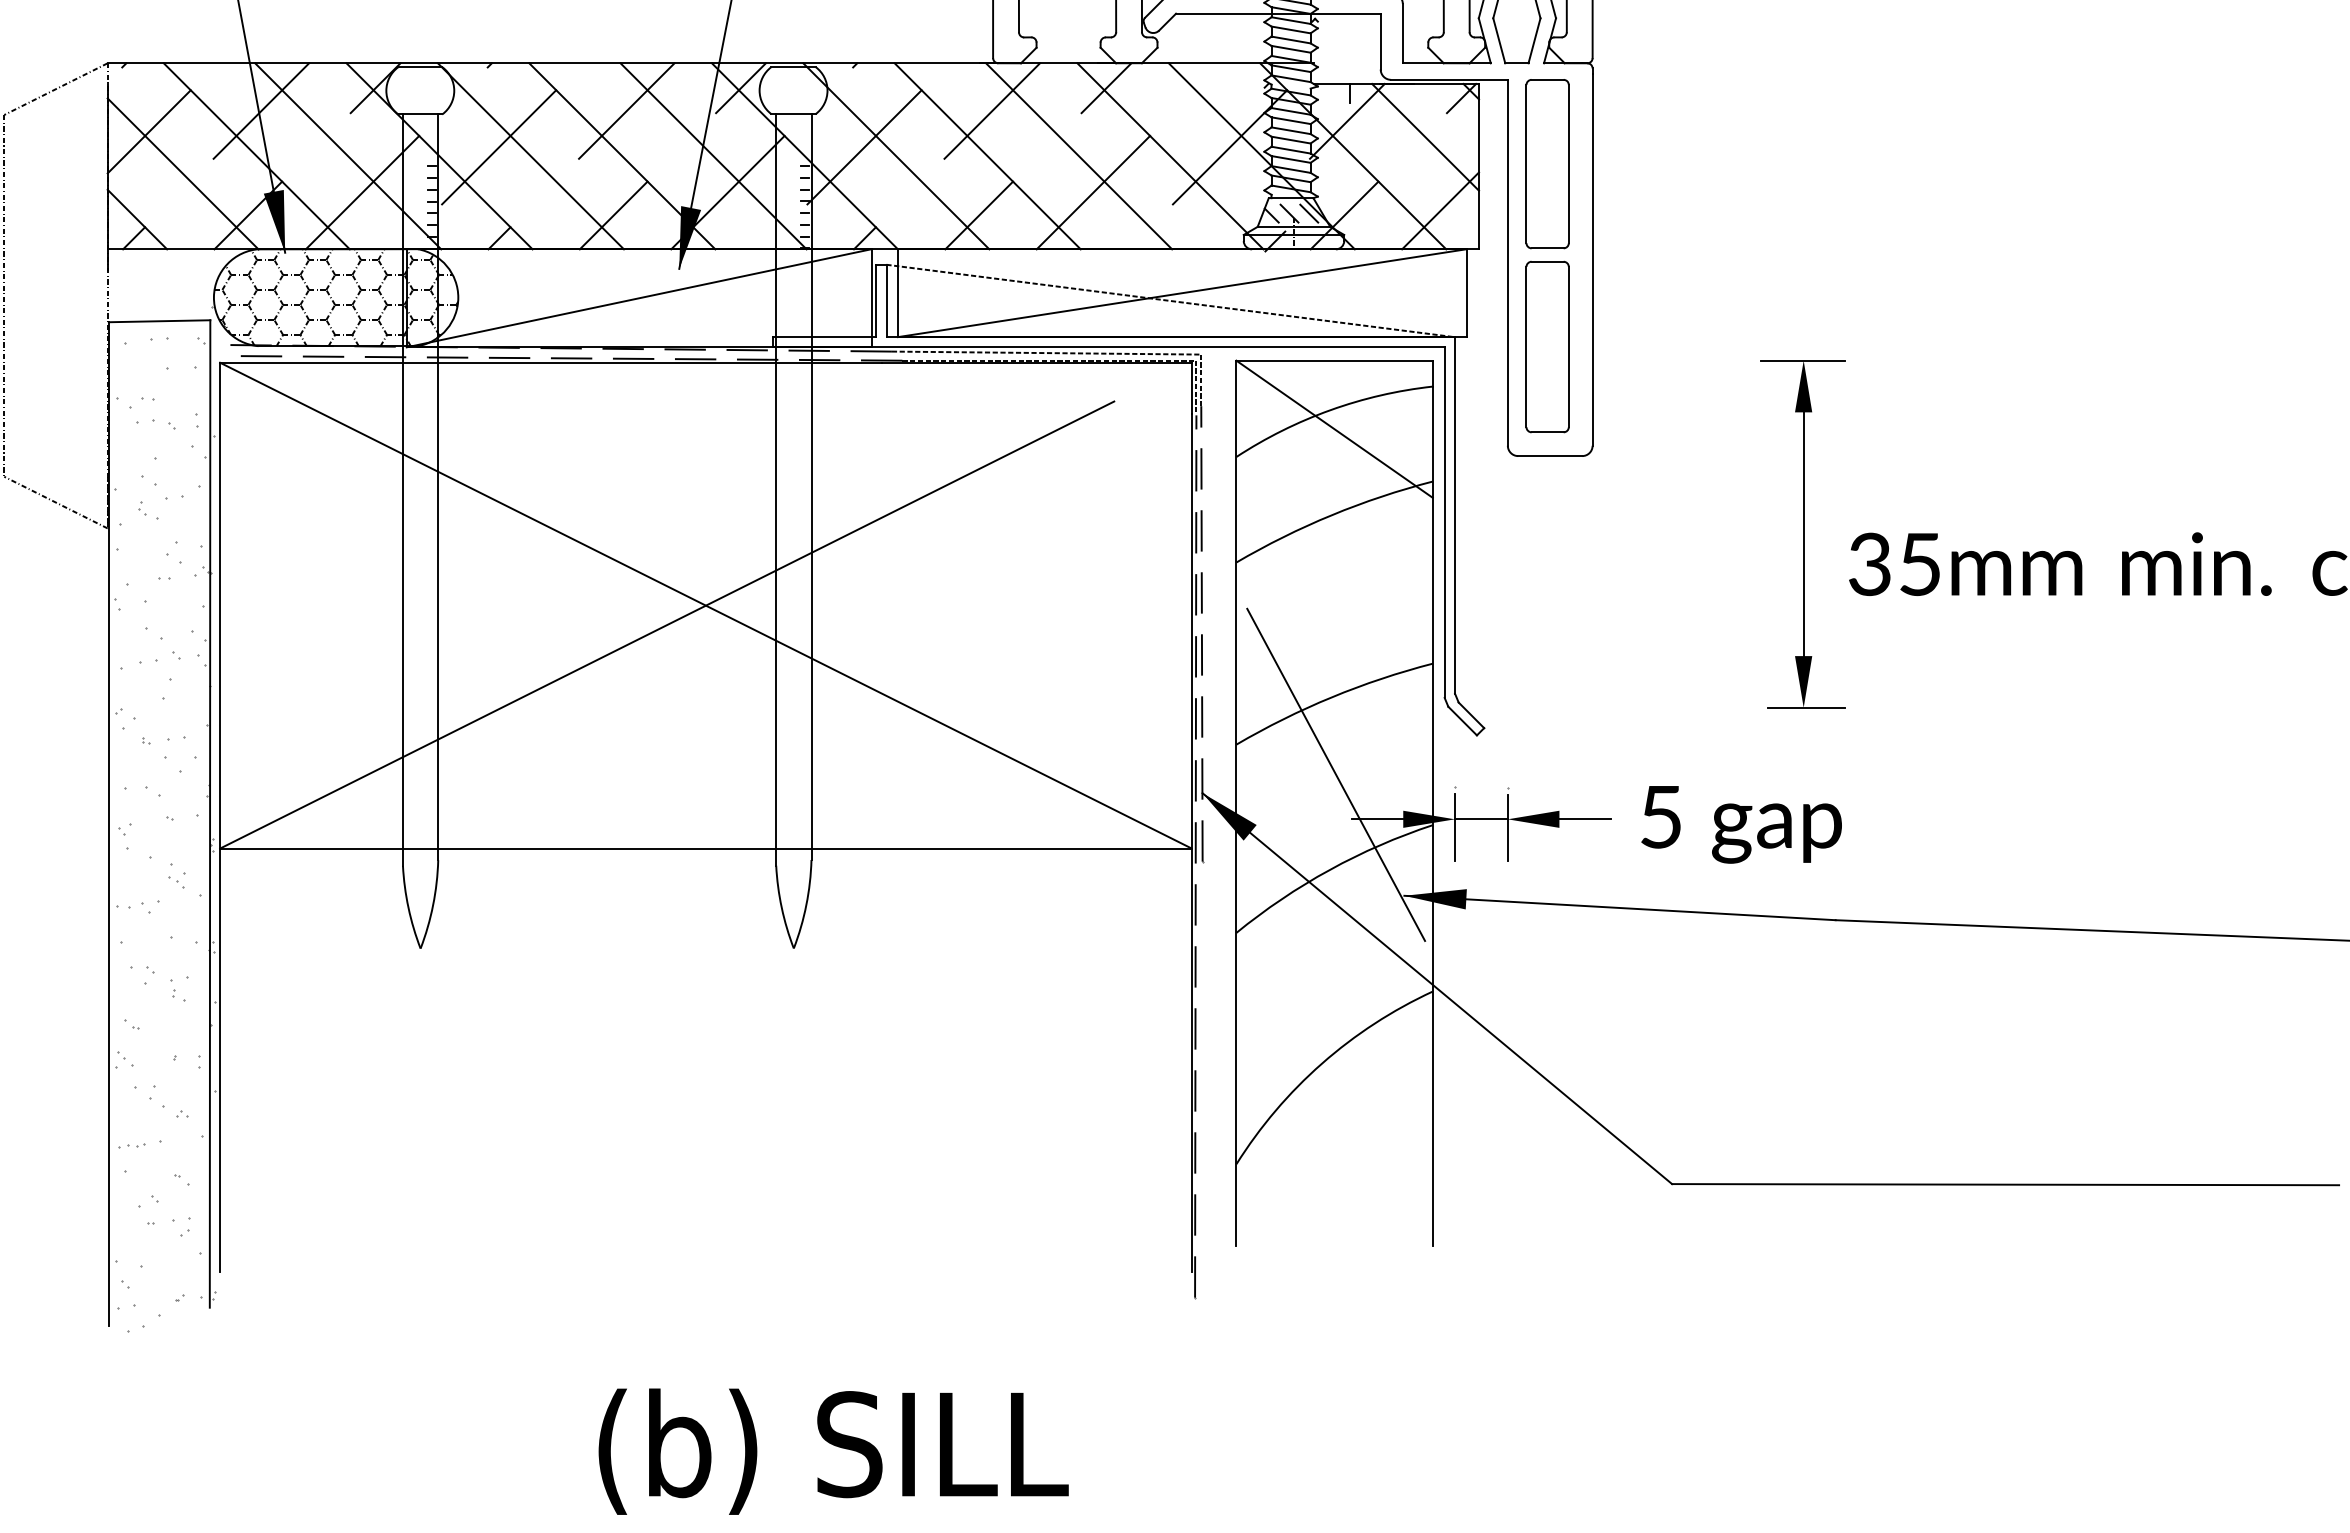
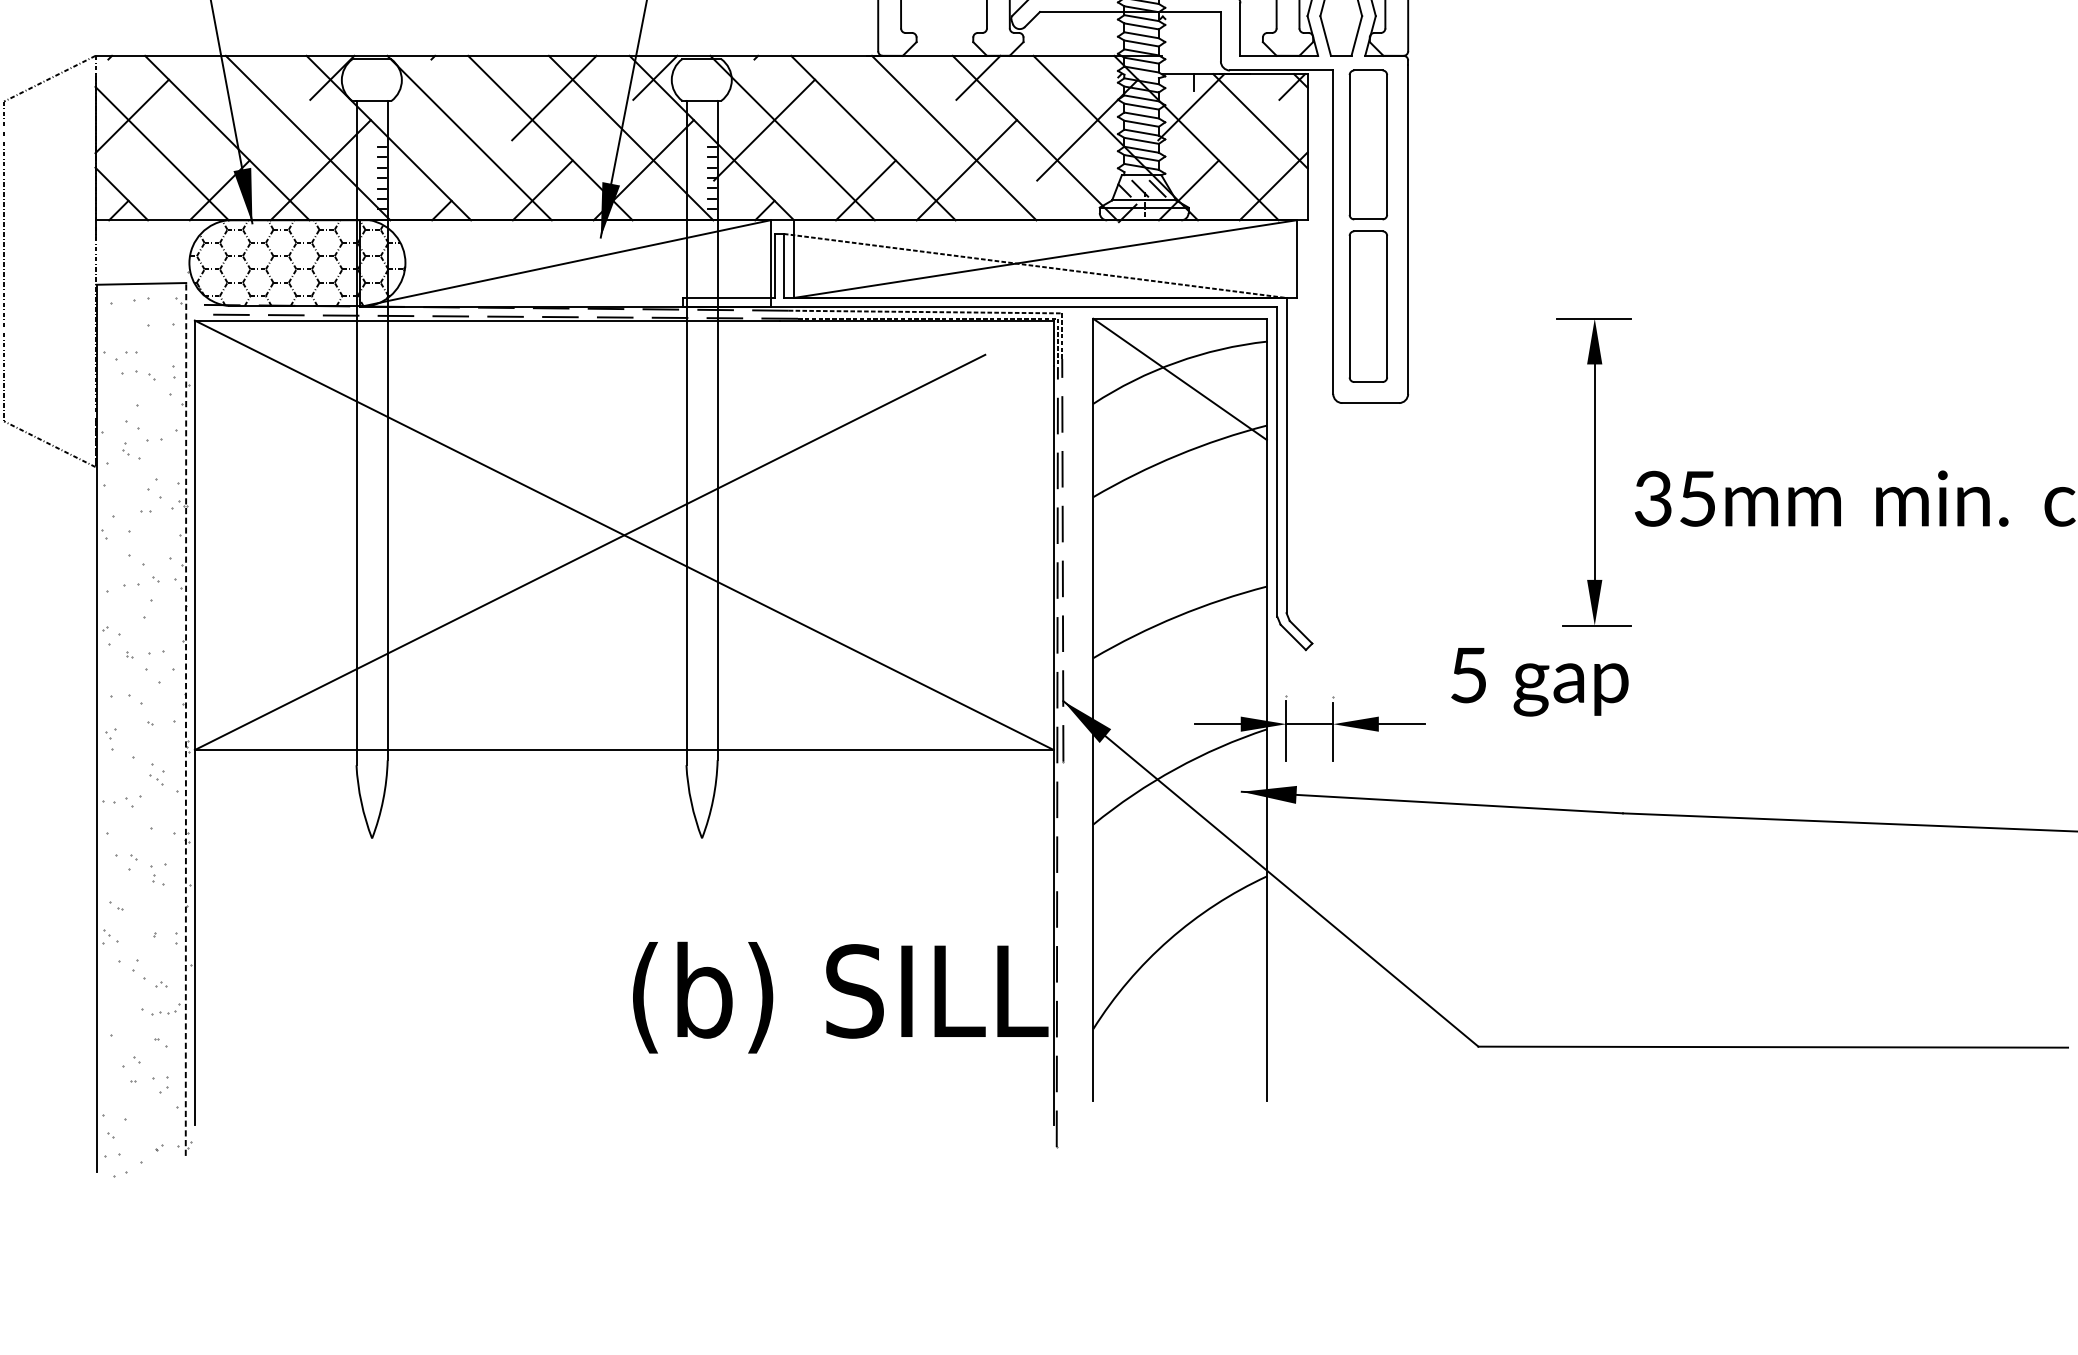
line: (261, 110) -> (231, 97), removed
line: (992, 110) -> (877, 97), removed
line: (499, 147) -> (441, 130), removed
line: (1336, 774) -> (1181, 684), removed
line: (210, 813) -> (186, 719), solid -> dashed
text: (1741, 824) -> (1539, 681), moved
part: (131, 1145) -> (163, 1012), moved
text: (833, 1451) -> (840, 997), moved

